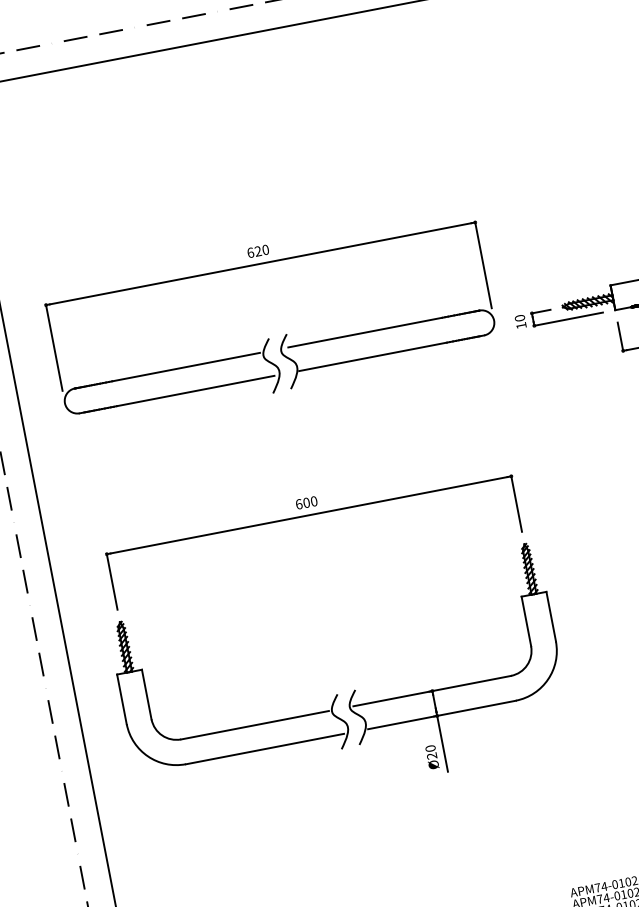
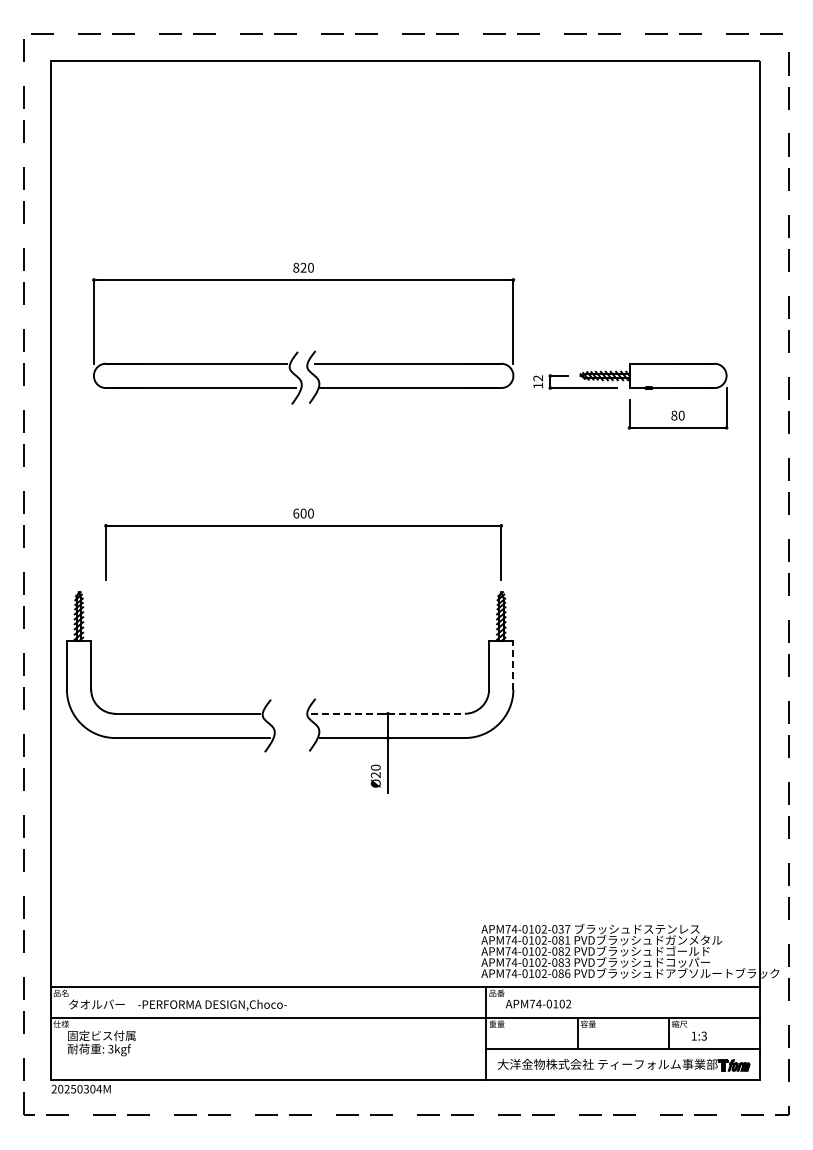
text: (250, 252) -> (296, 267), 620 -> 820
text: (520, 318) -> (538, 378), 10 -> 12
line: (551, 615) -> (513, 664), solid -> dashed
line: (432, 690) -> (388, 713), solid -> dashed
part: (237, 728) -> (170, 713), moved

